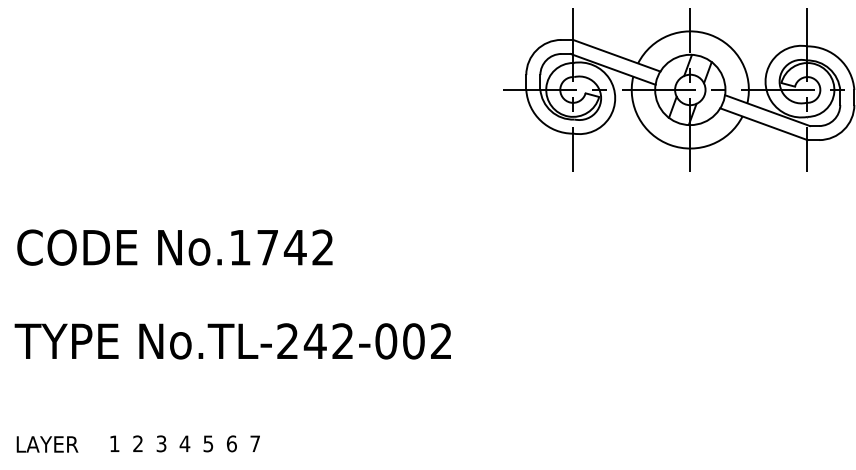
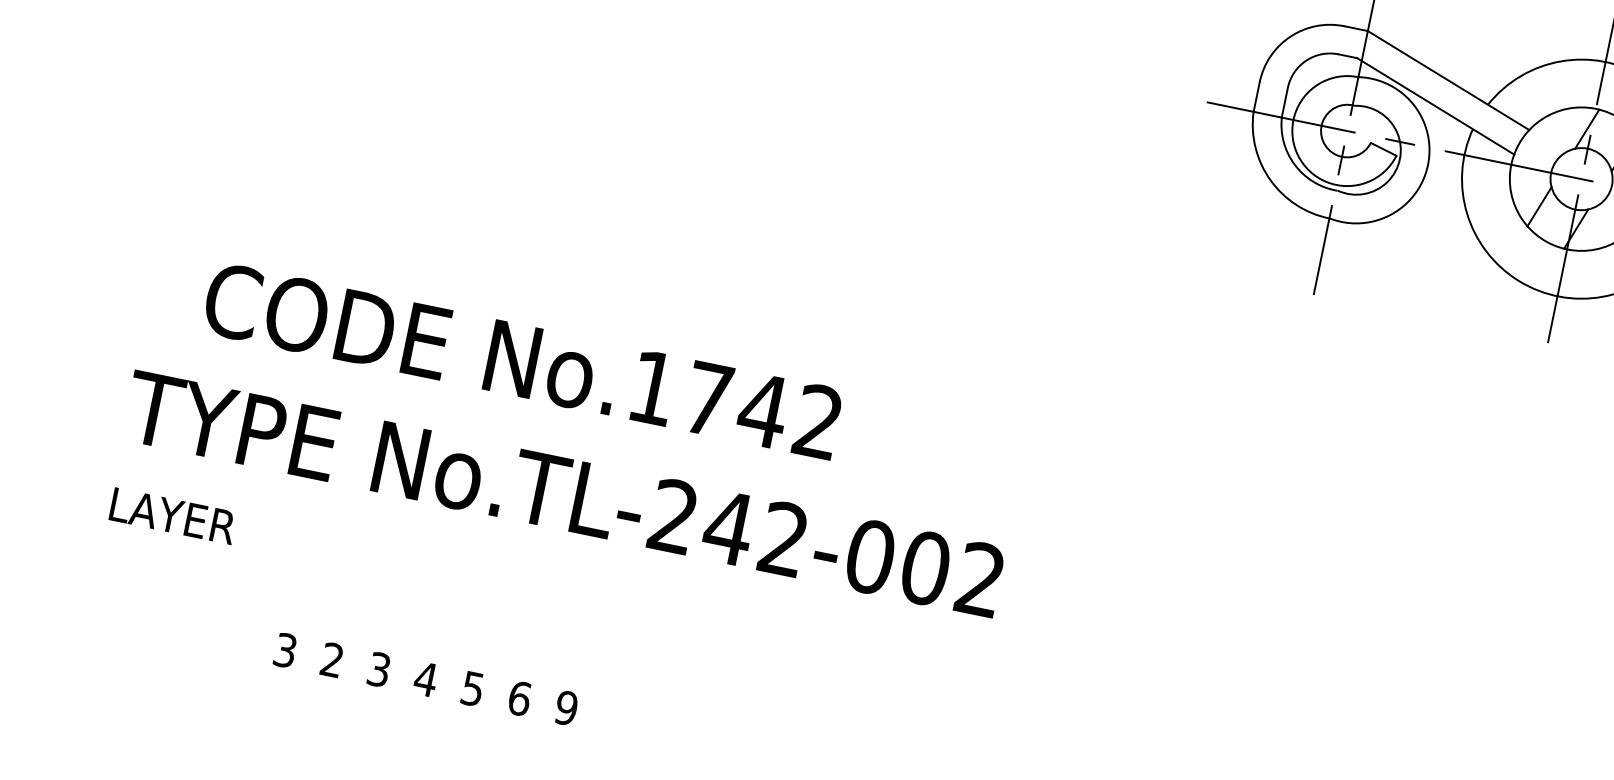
text: (174, 247) -> (521, 360), moved
text: (114, 443) -> (285, 649), 1 -> 3
text: (255, 443) -> (567, 707), 7 -> 9
text: (47, 444) -> (173, 516), moved

